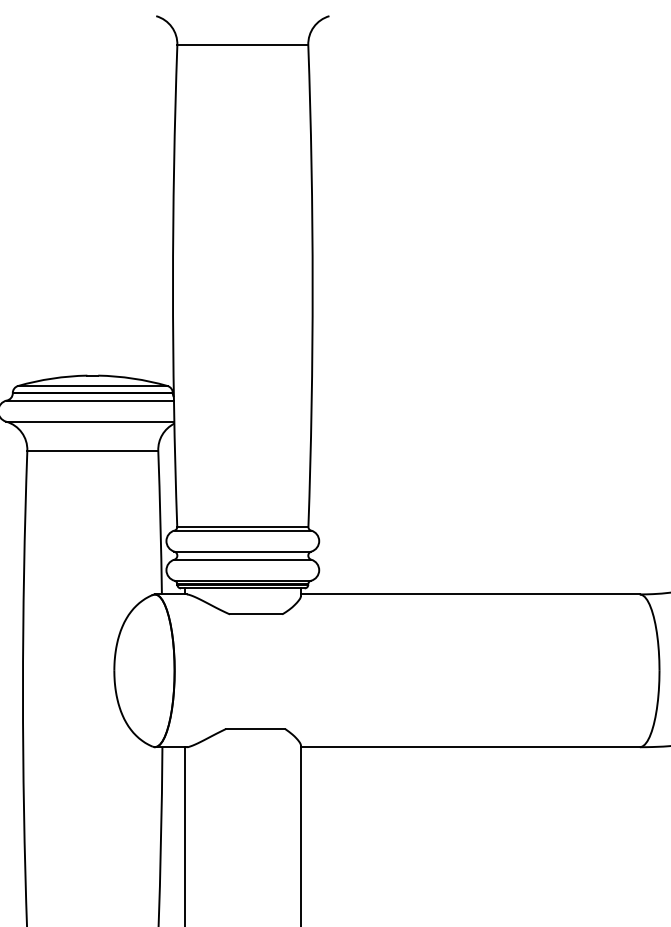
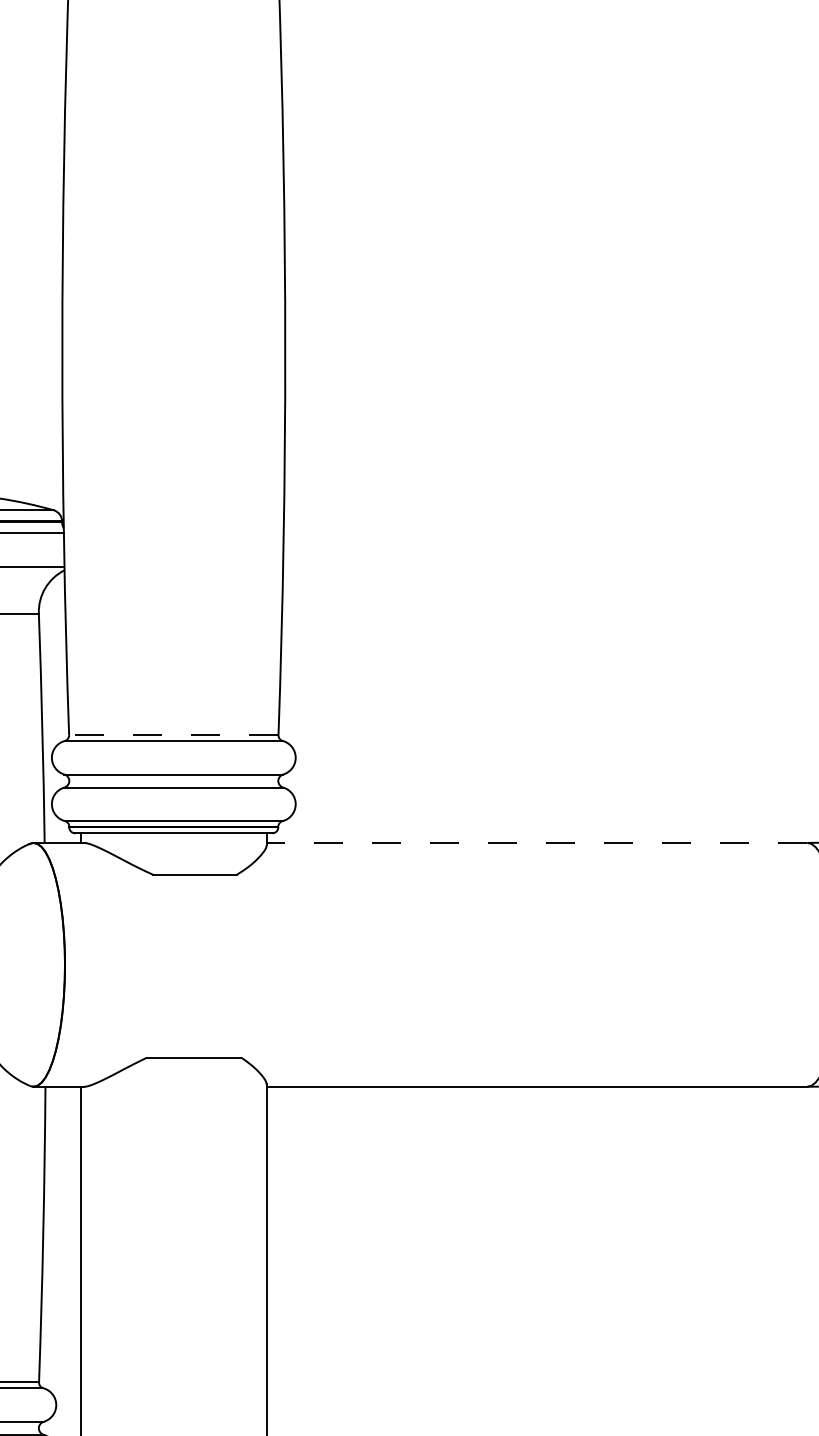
line: (242, 526) -> (173, 734), solid -> dashed
line: (469, 594) -> (535, 843), solid -> dashed

